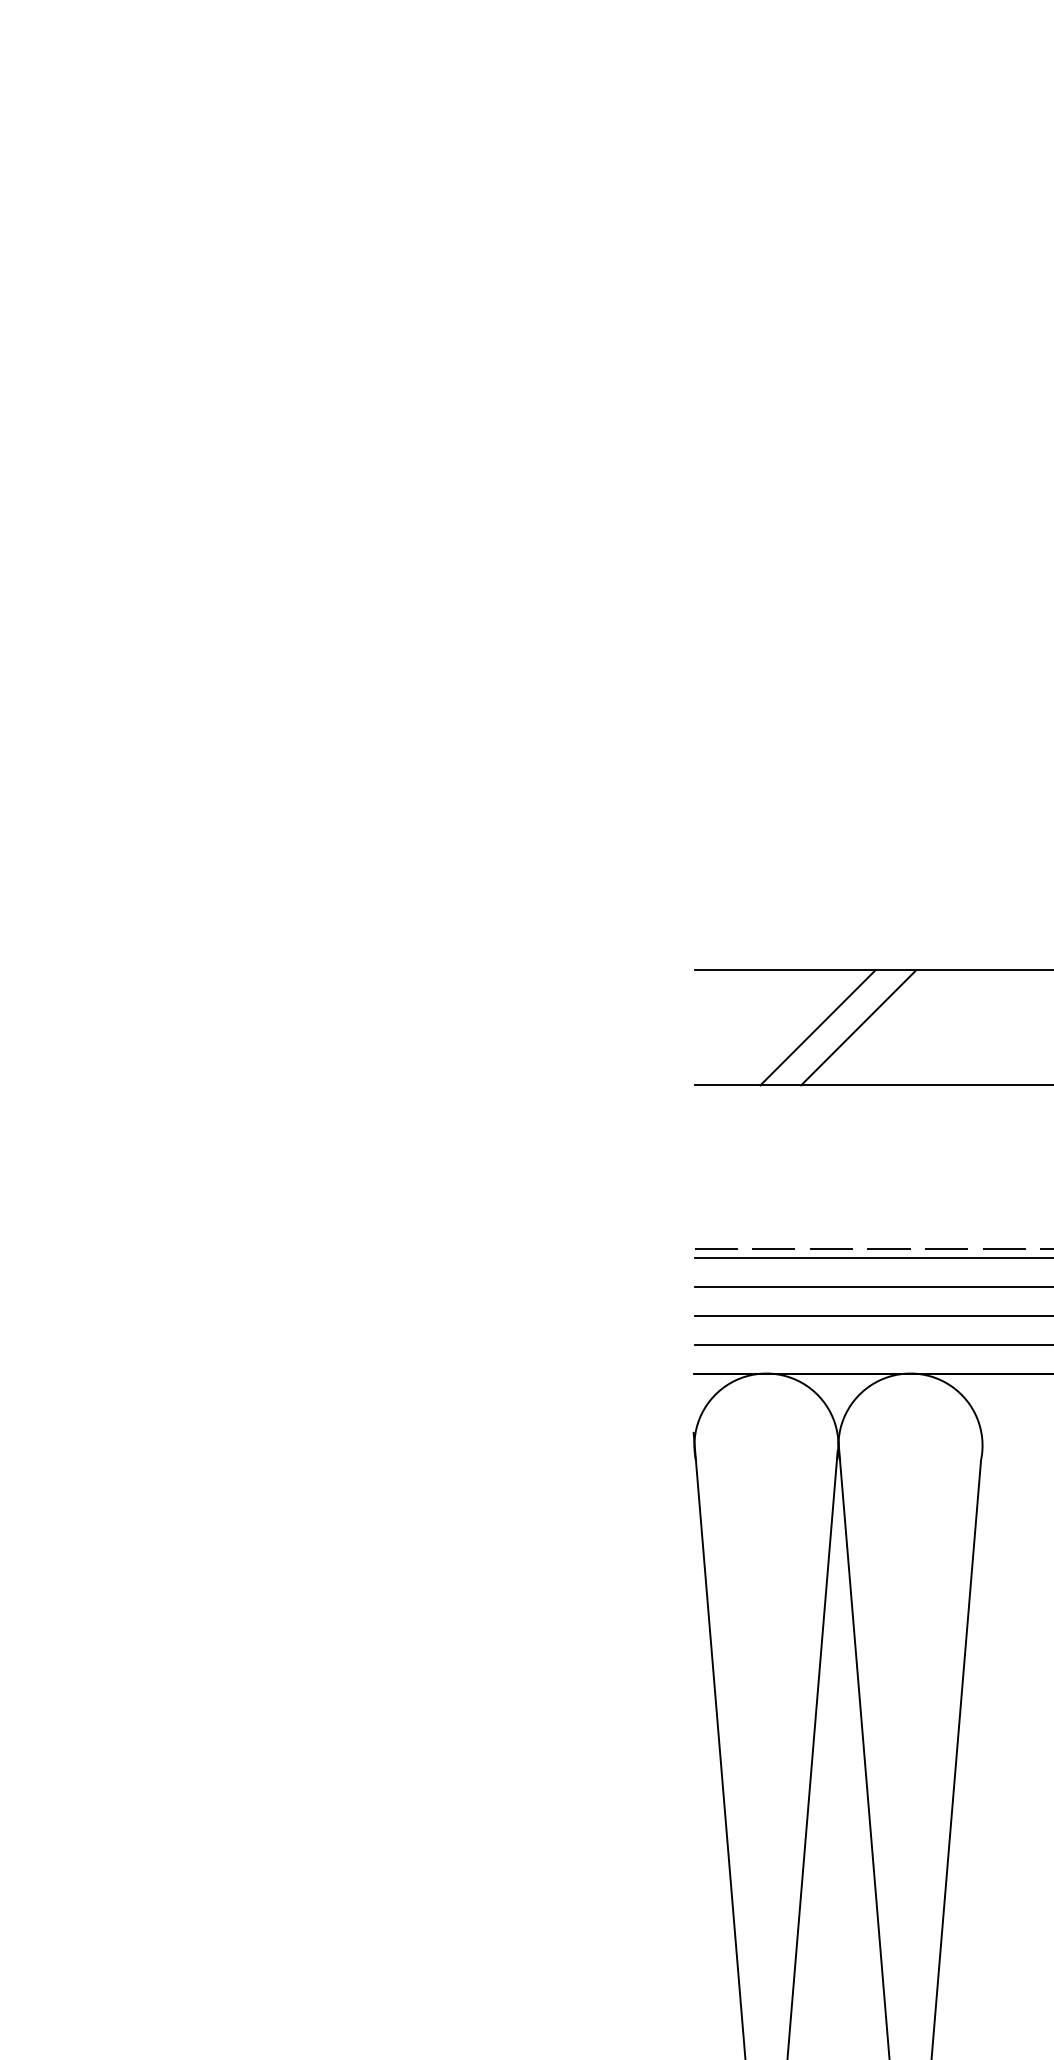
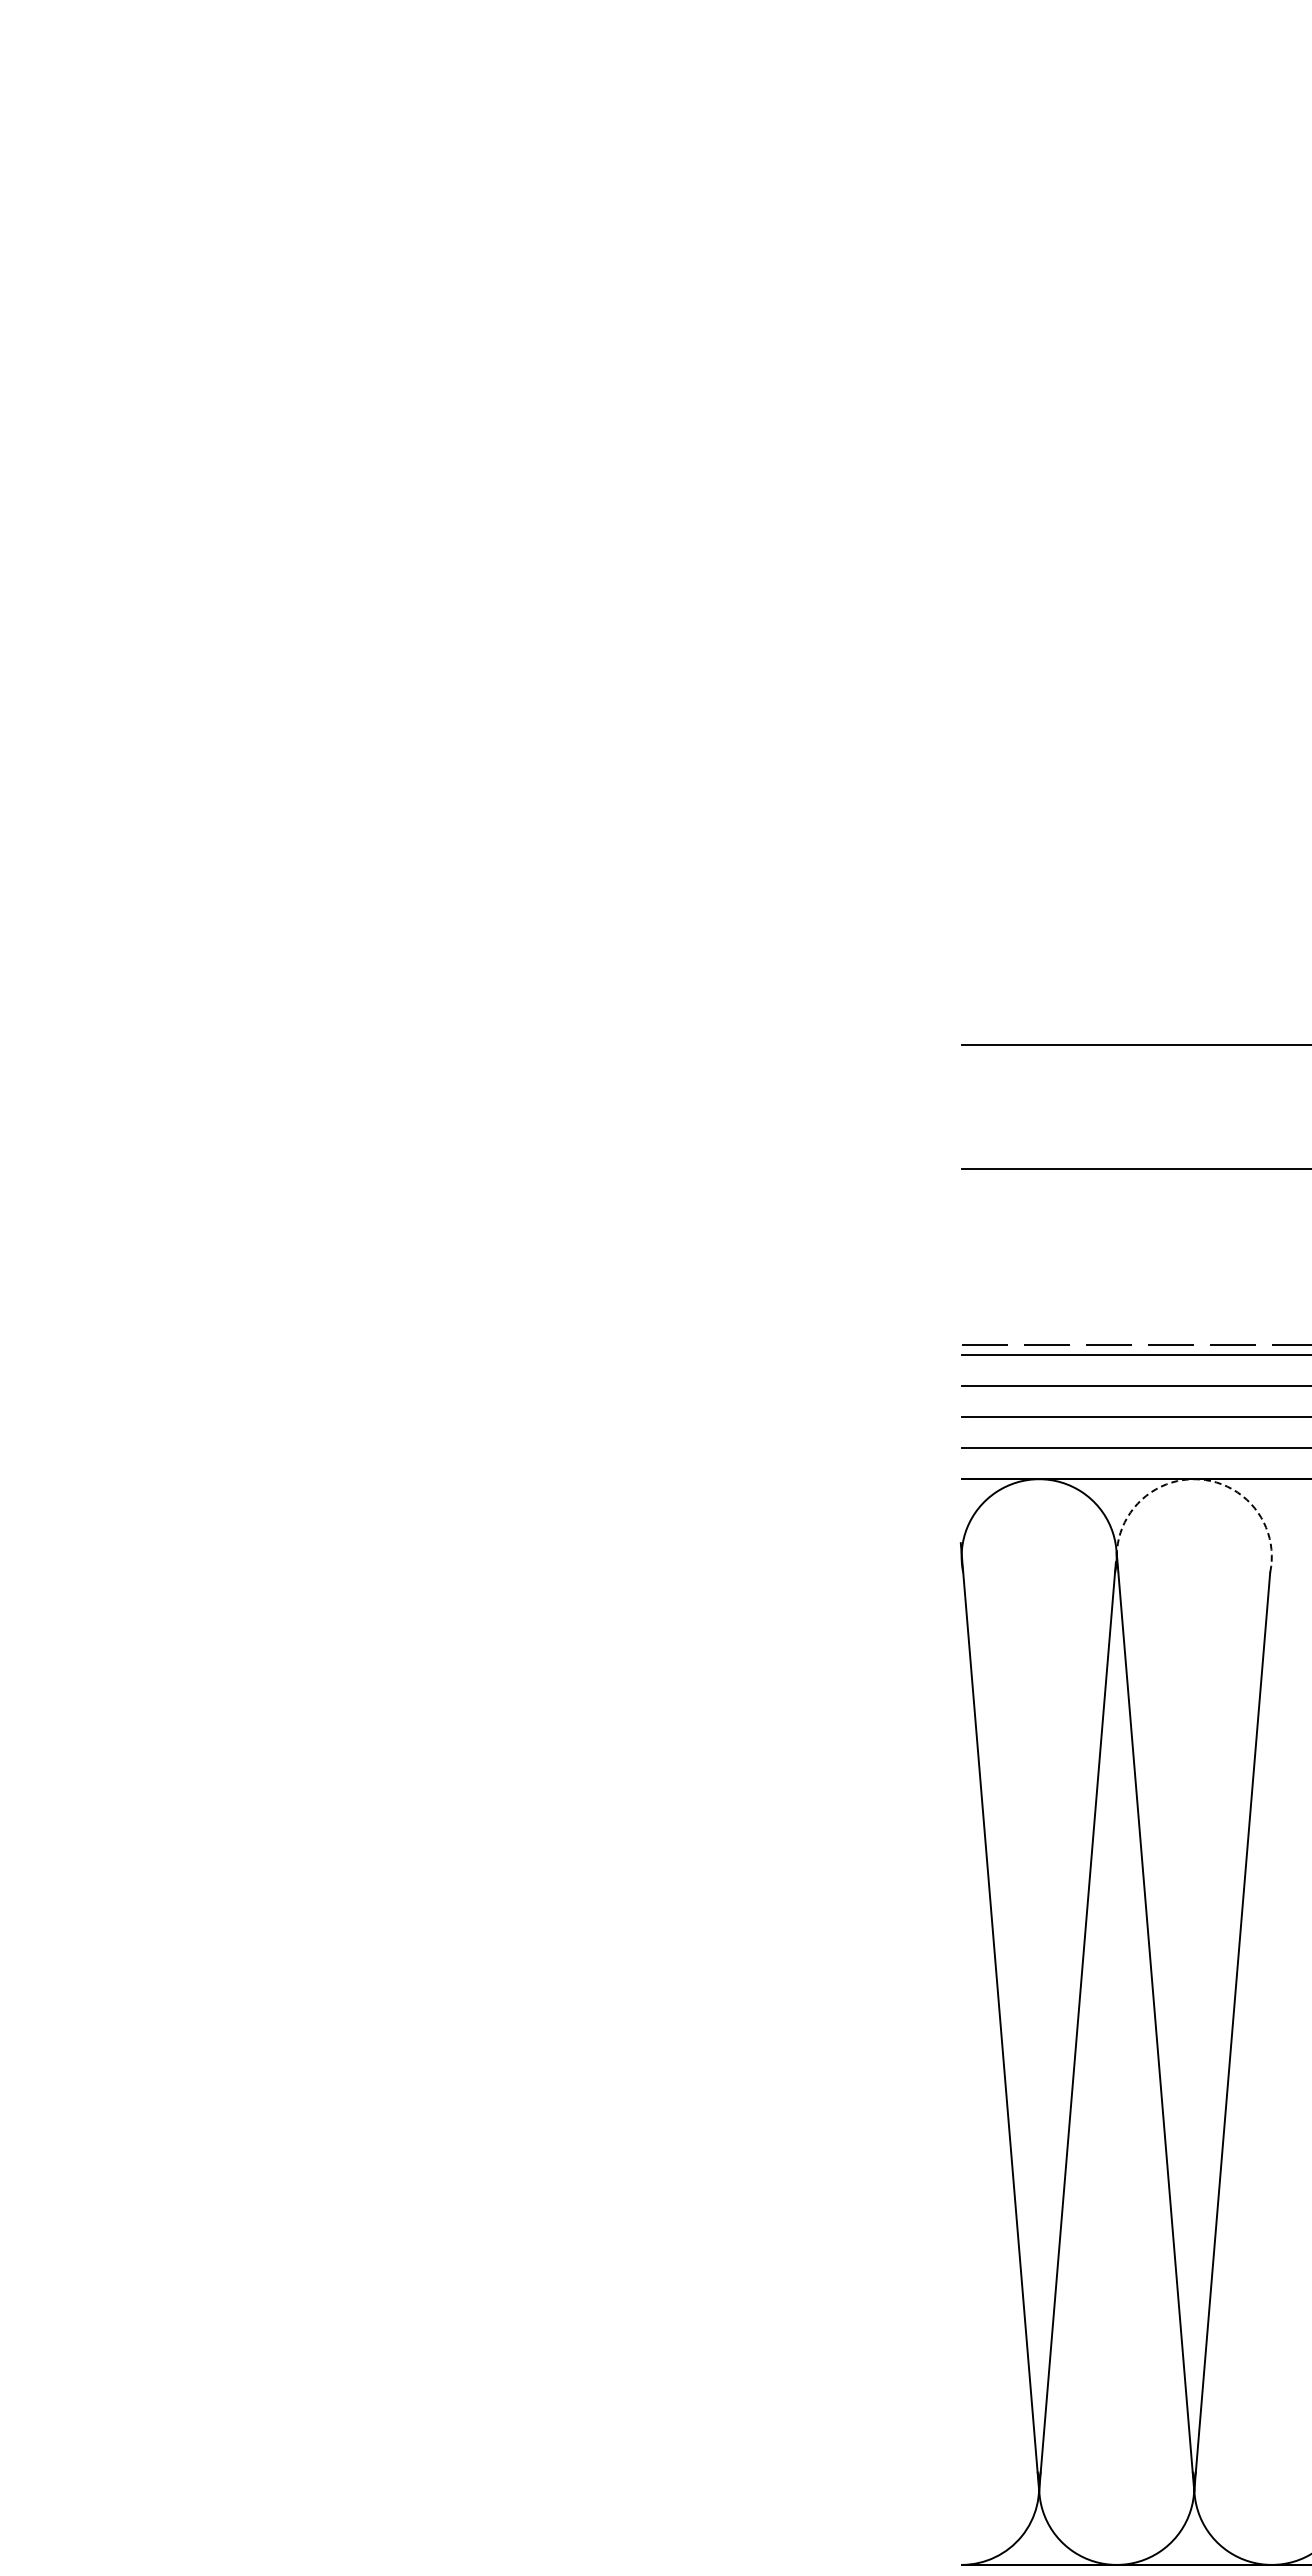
line: (817, 1027) -> (1094, 1106), removed
line: (858, 1027) -> (1138, 1106), removed
arc: (910, 1373) -> (1194, 1479), solid -> dashed

